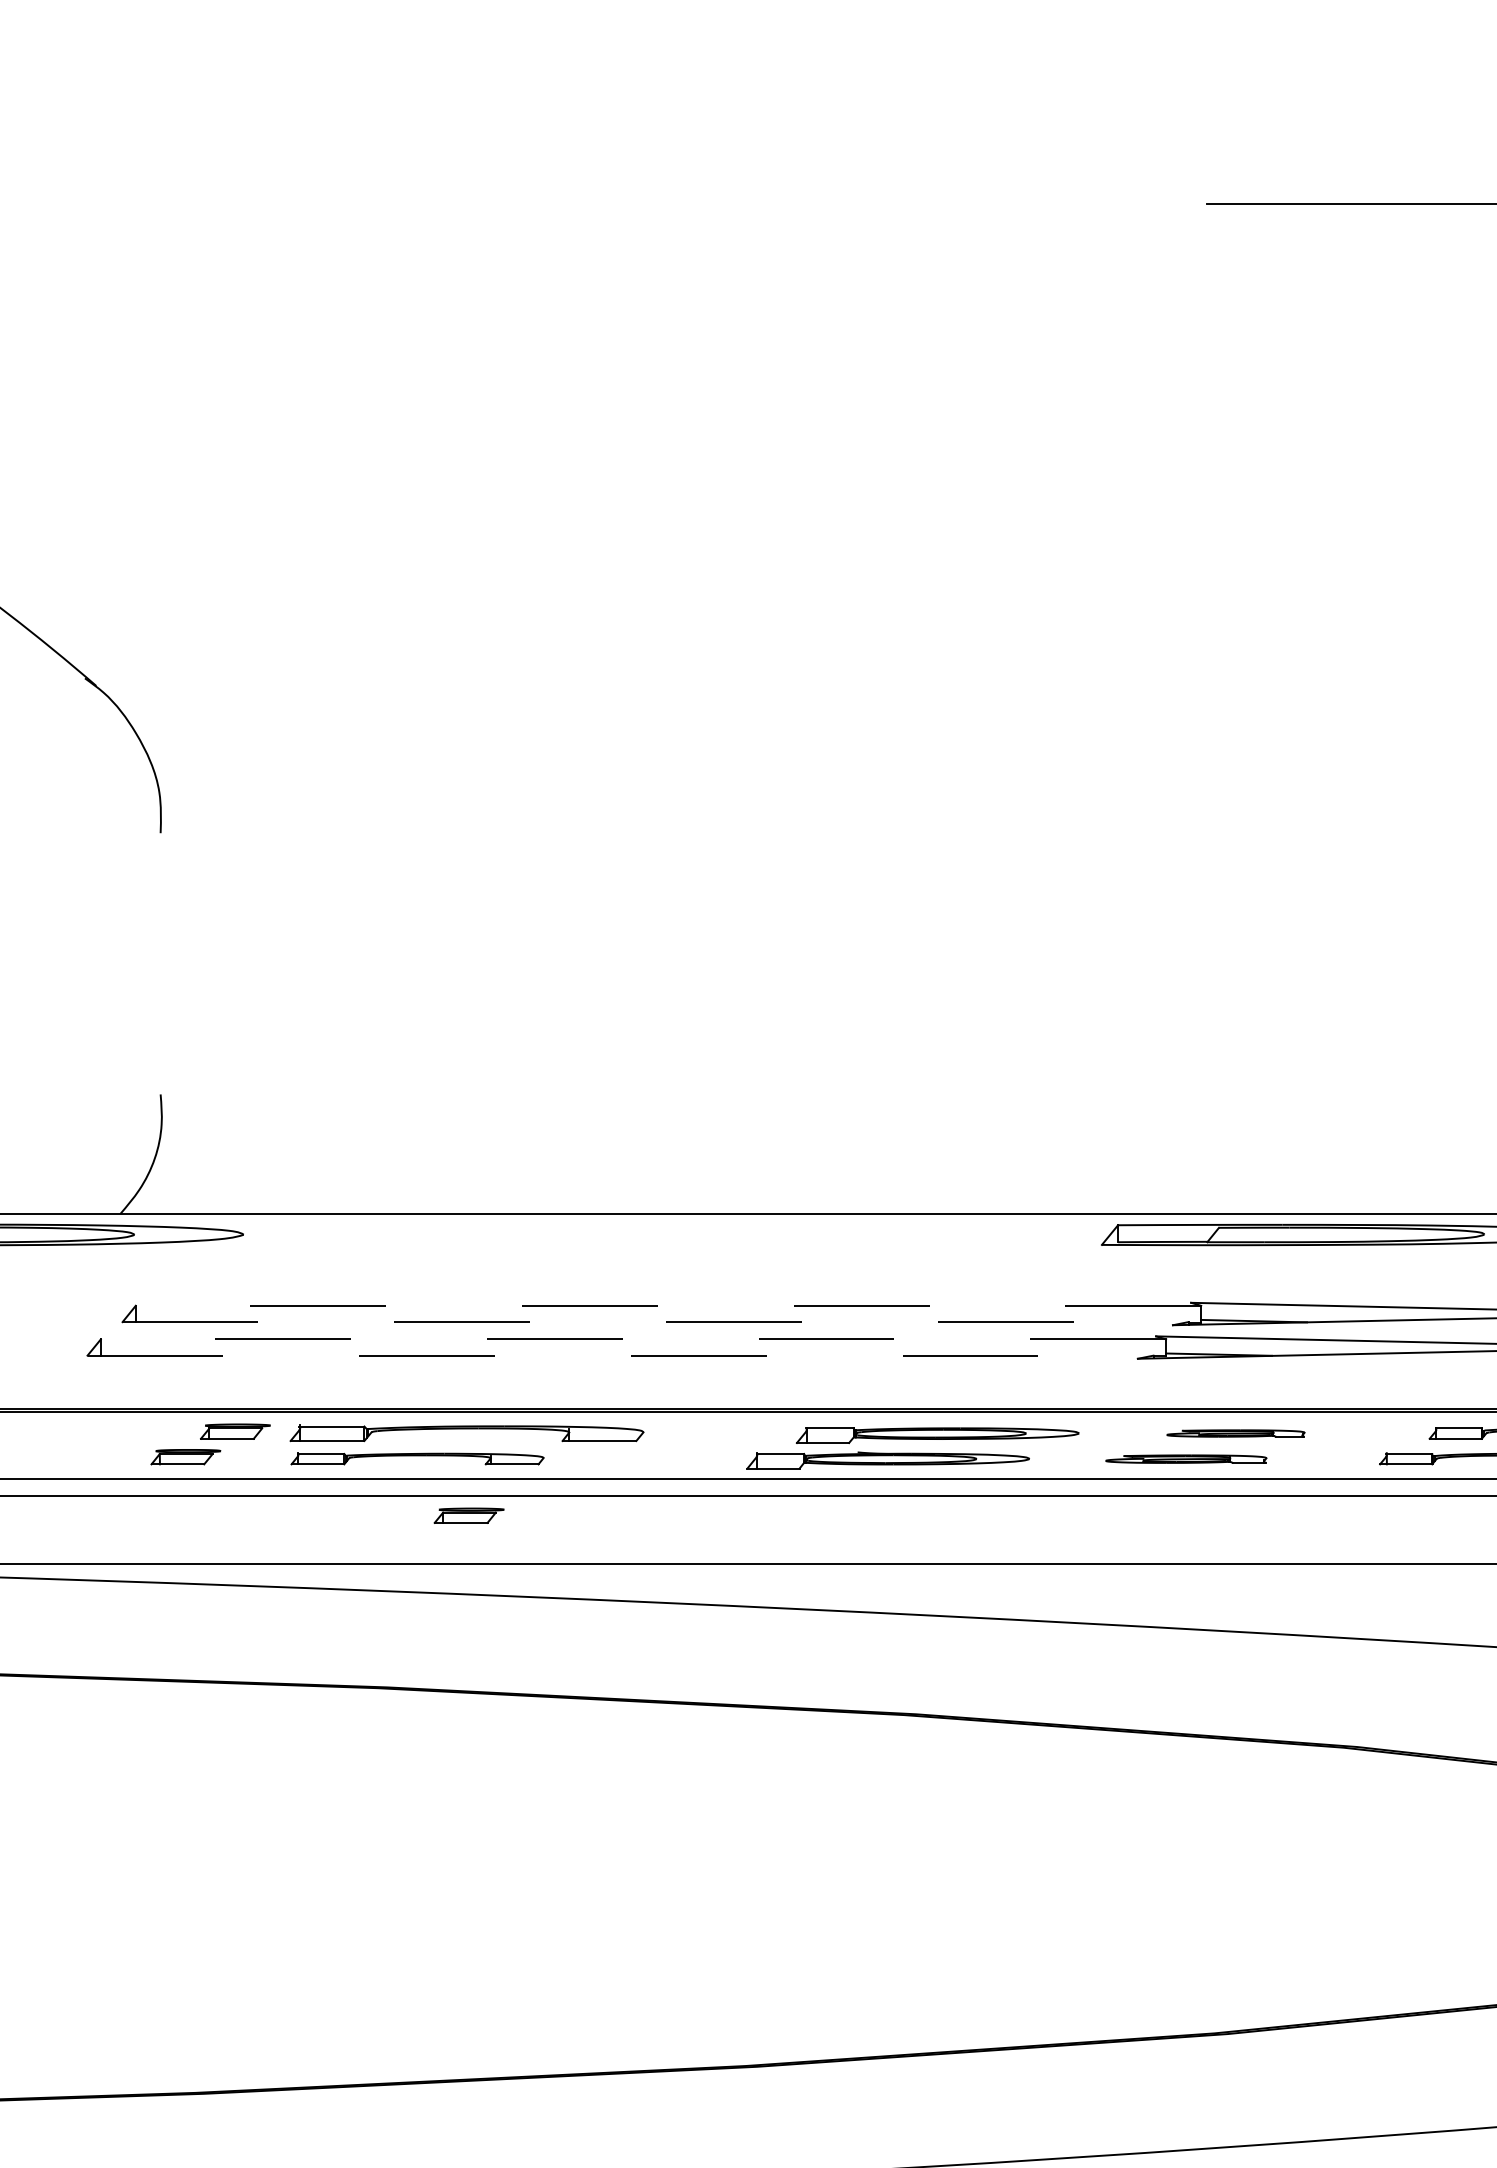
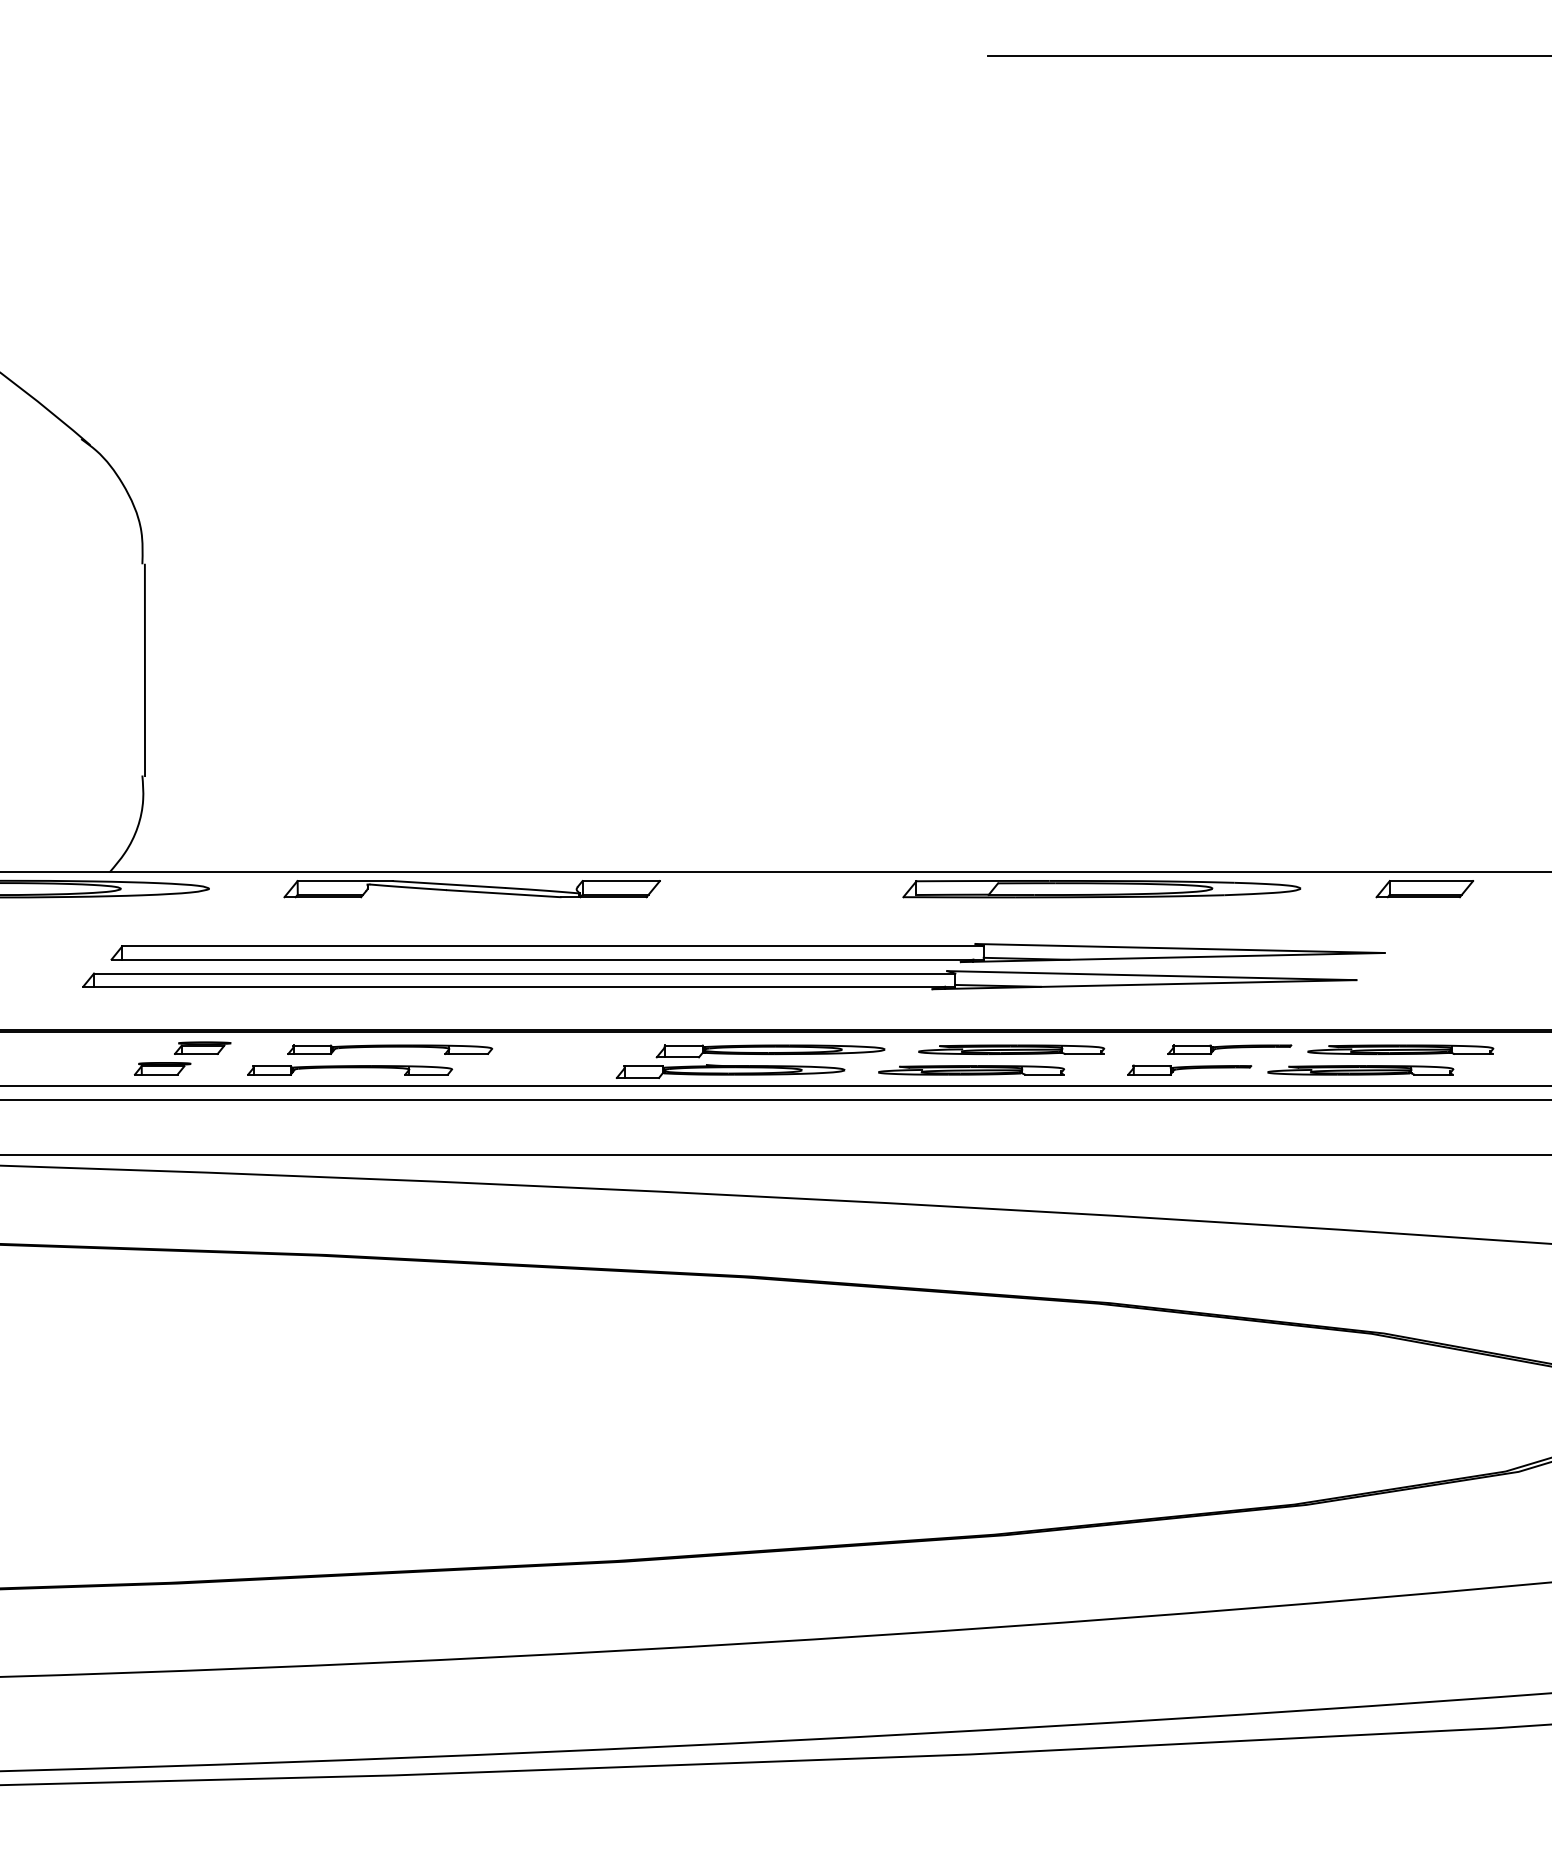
line: (163, 964) -> (144, 670), added
part: (567, 1235) -> (471, 889), added
line: (667, 1305) -> (552, 946), dashed -> solid
line: (655, 1321) -> (542, 959), dashed -> solid
line: (633, 1339) -> (524, 973), dashed -> solid
line: (620, 1355) -> (514, 986), dashed -> solid
part: (467, 1433) -> (390, 1049), size x0.71
part: (1235, 1433) -> (1011, 1049), size x1.67
part: (1186, 1459) -> (971, 1070), size x1.43
part: (468, 1514) -> (391, 1115), removed

